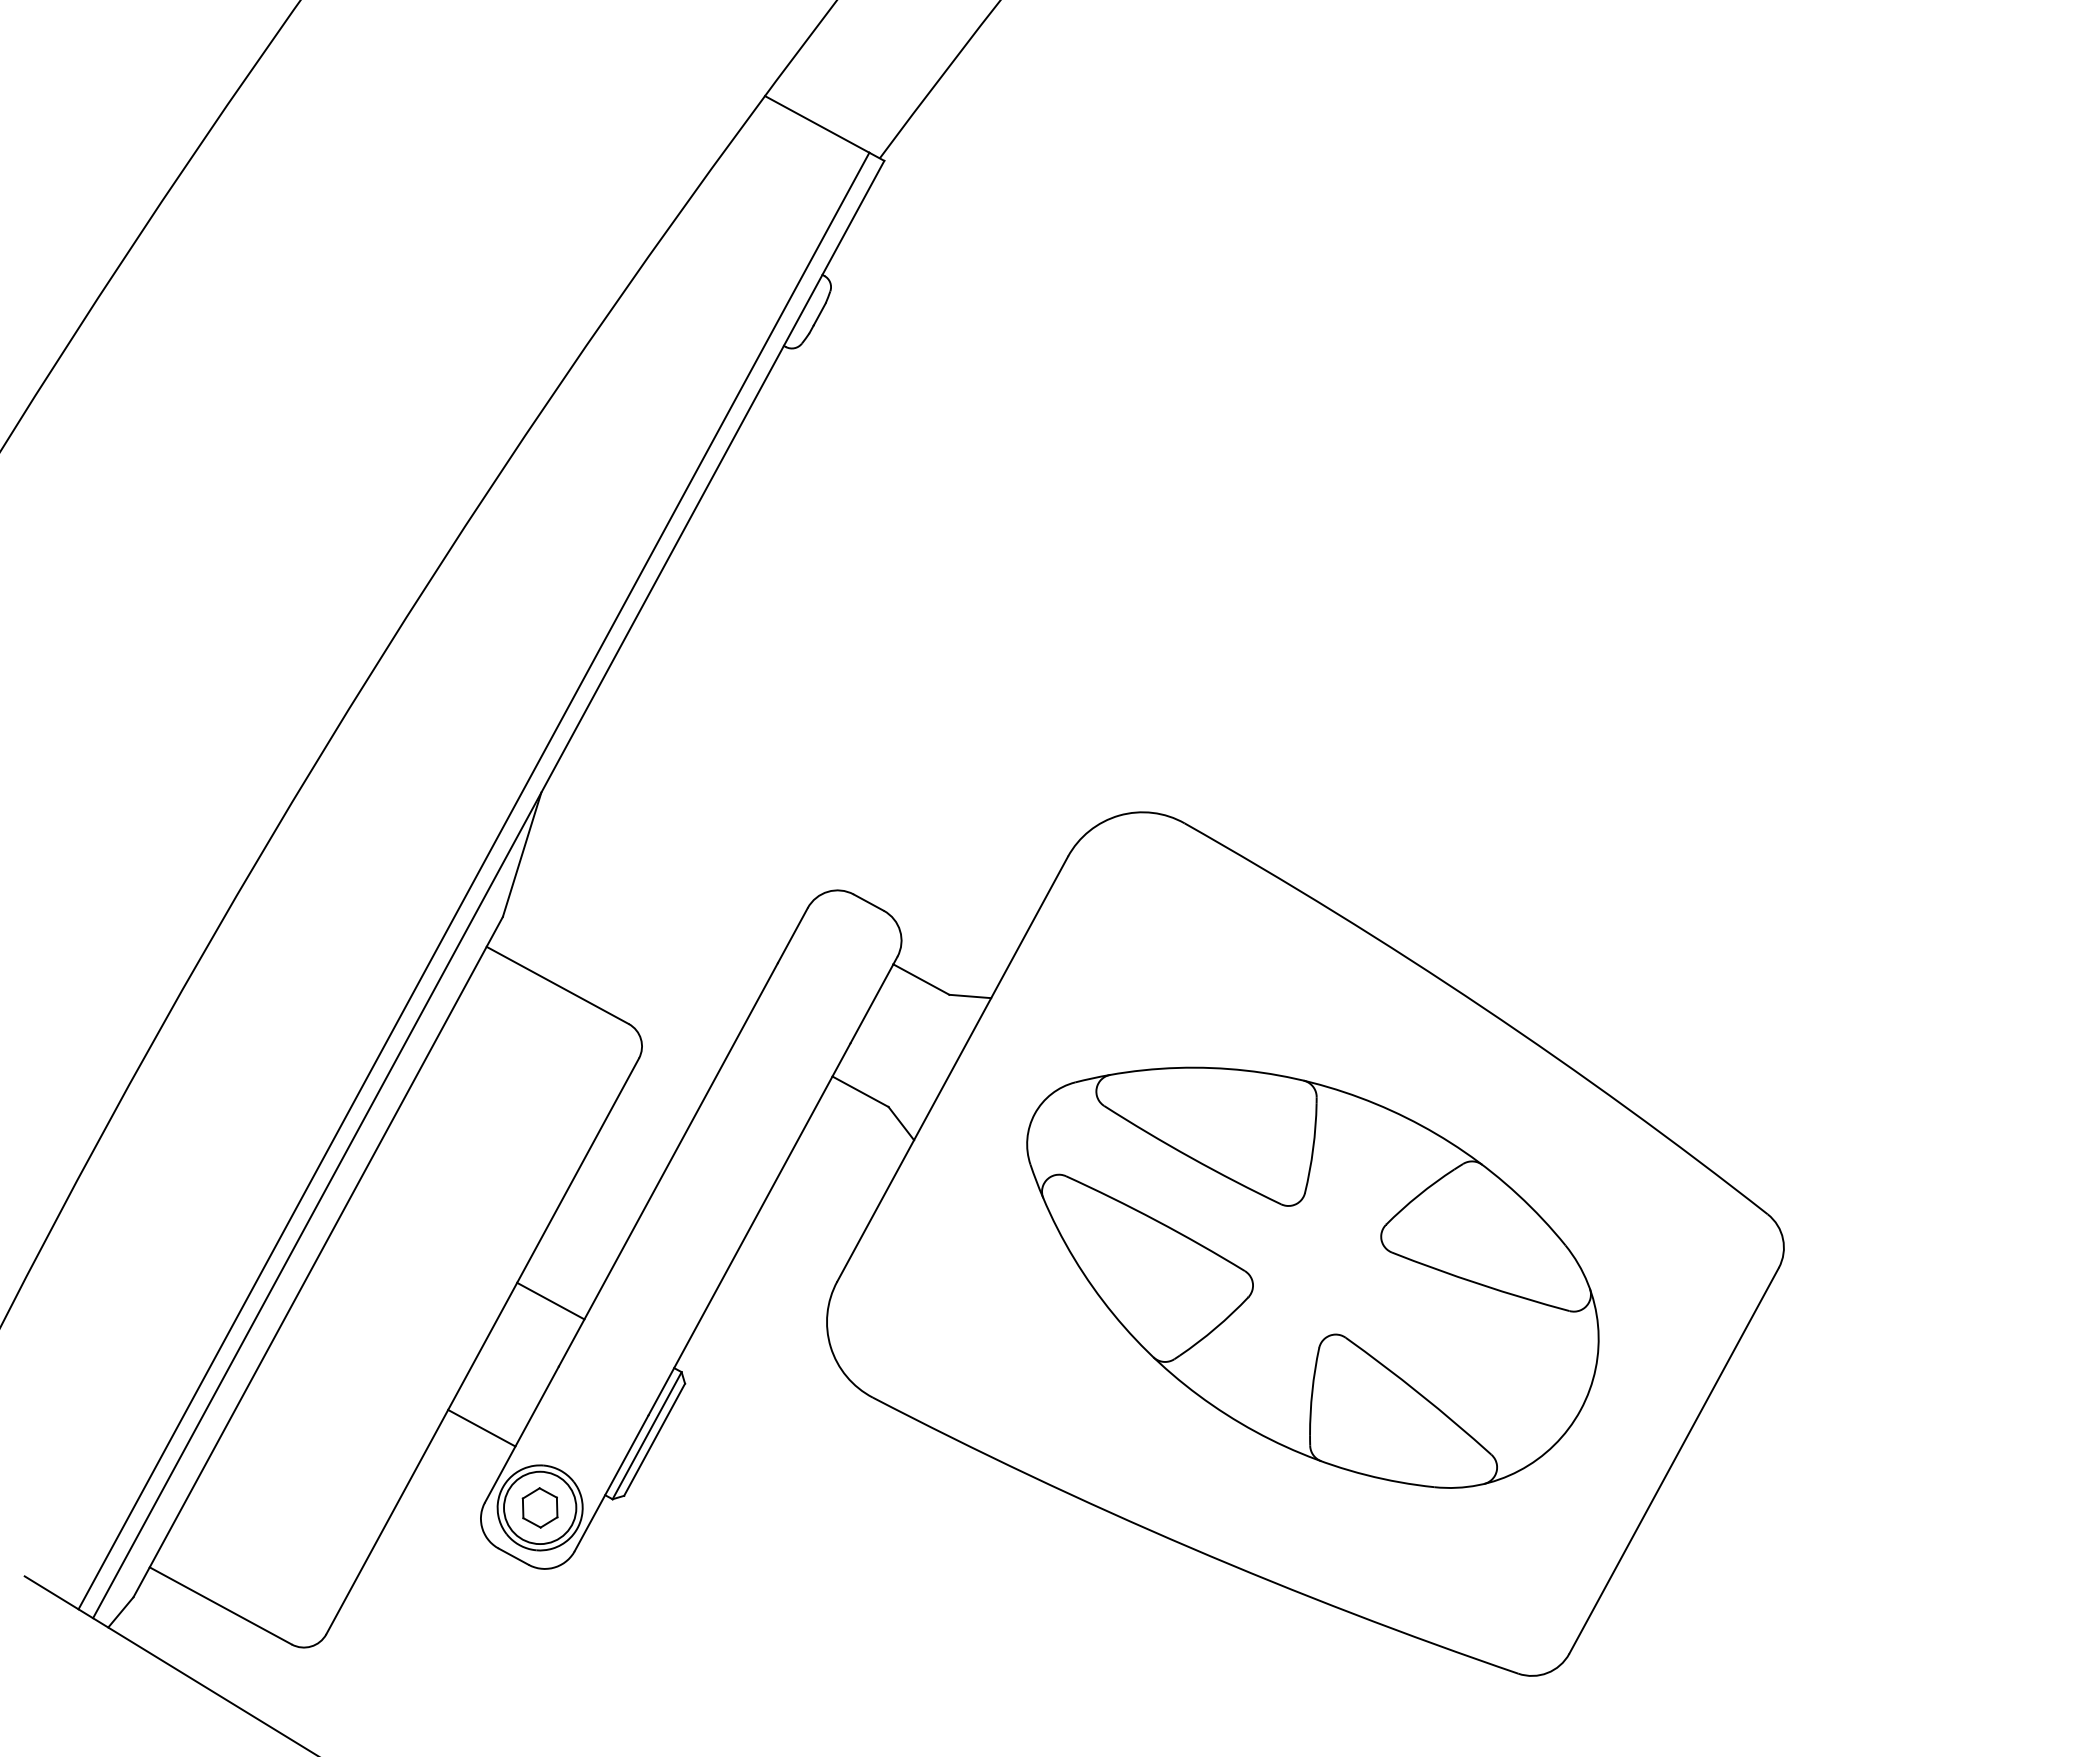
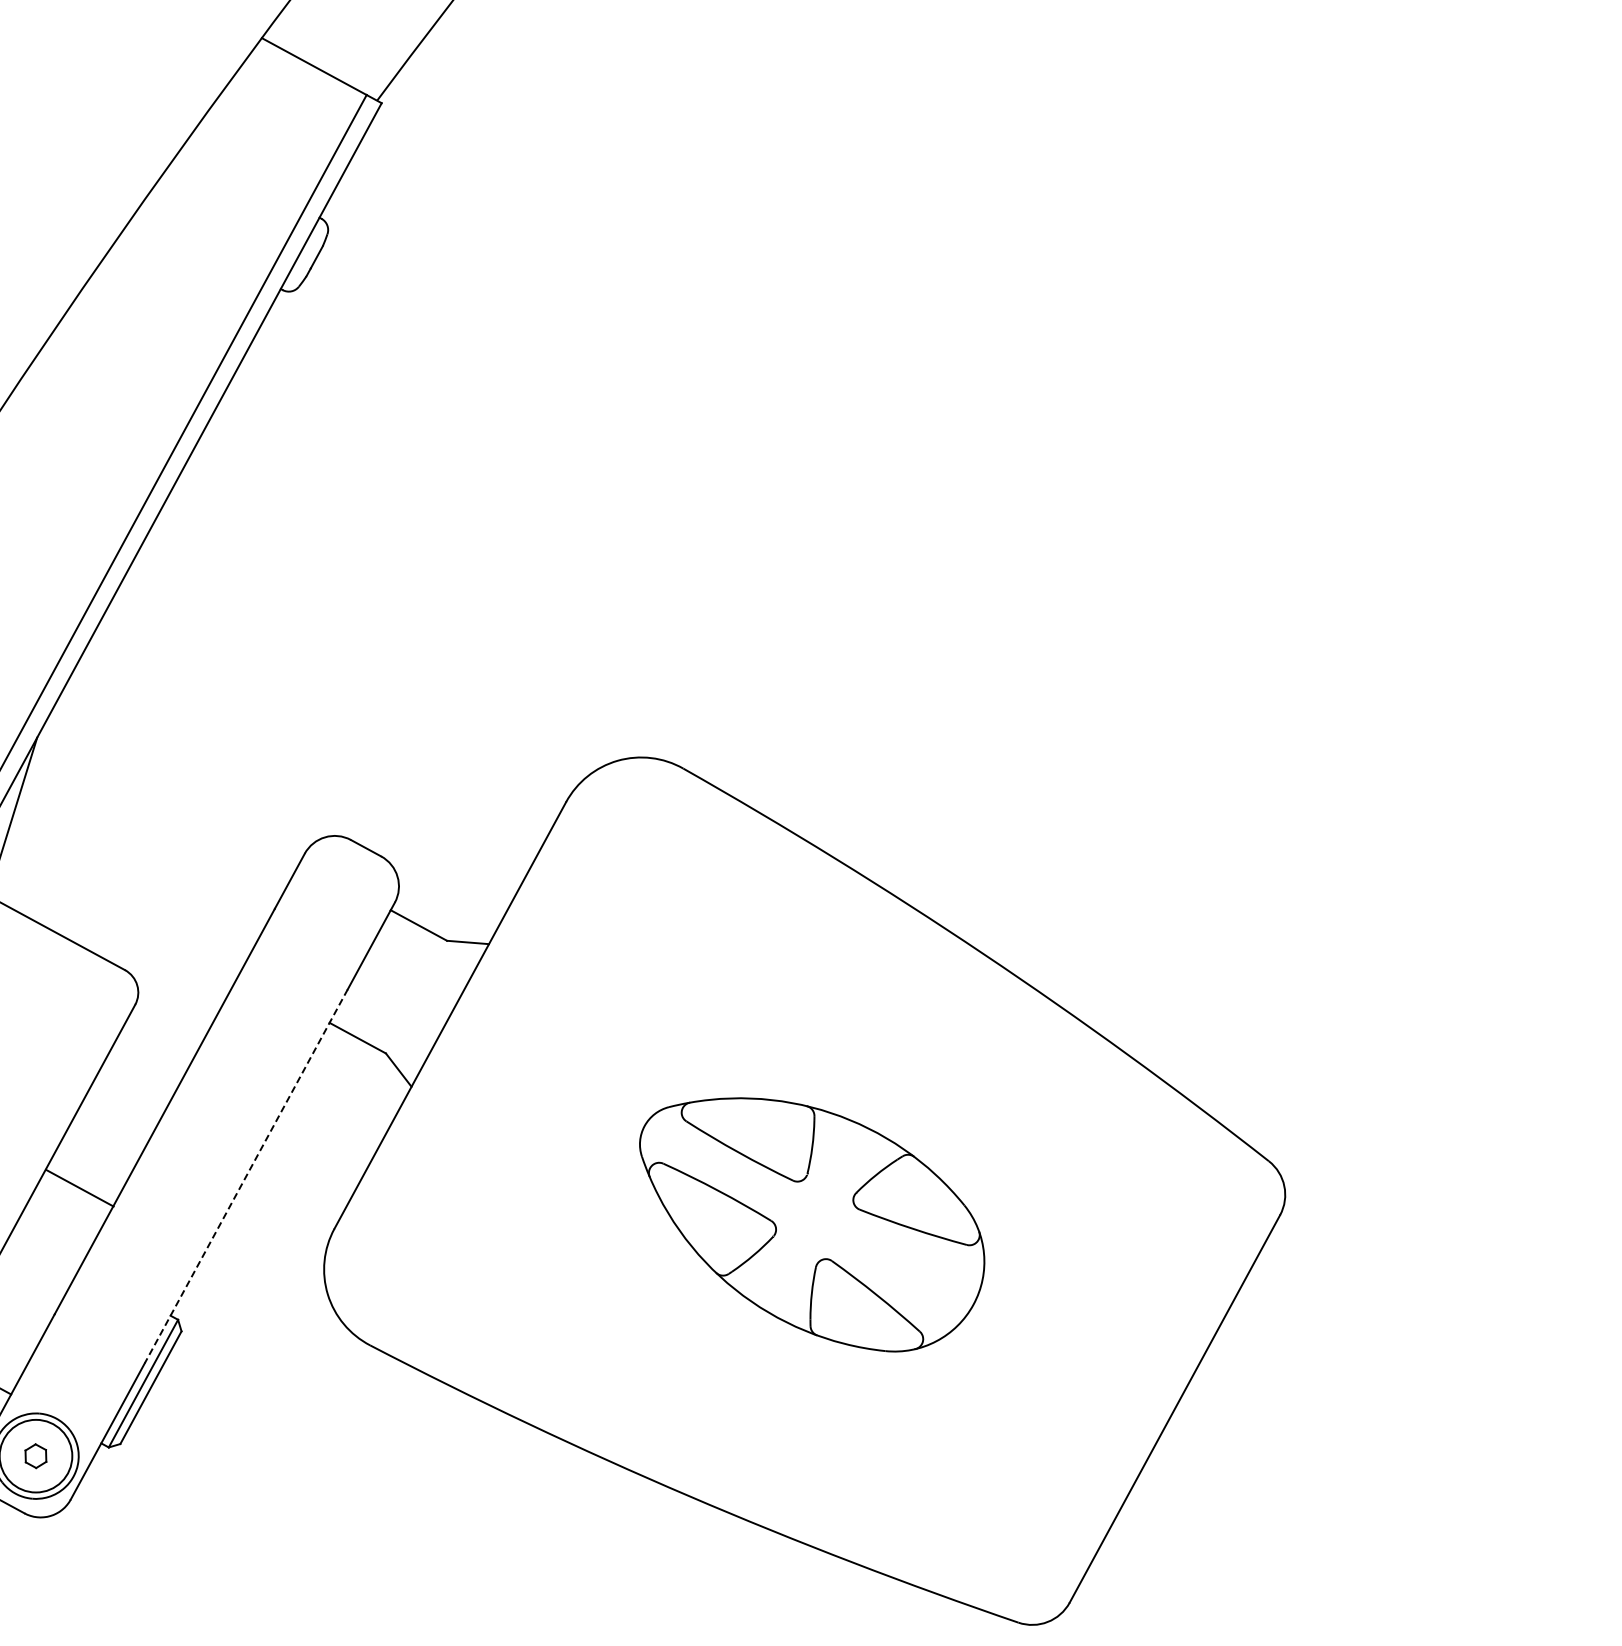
line: (749, 1229) -> (246, 1176), solid -> dashed
part: (1312, 1277) -> (811, 1224), size x0.6
line: (550, 1300) -> (79, 1187), moved
part: (539, 1507) -> (35, 1455), size x0.6

